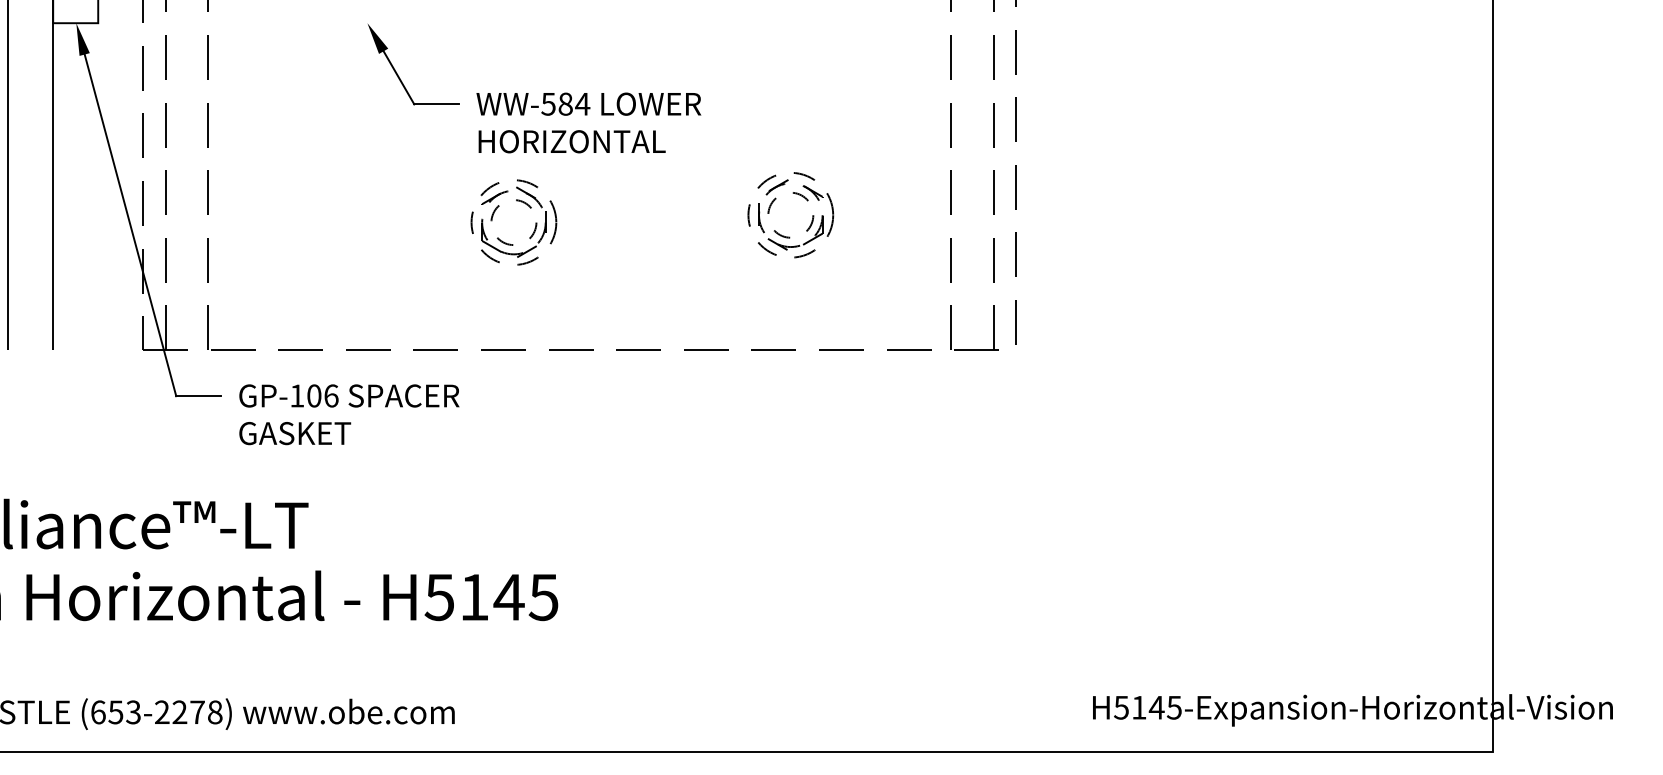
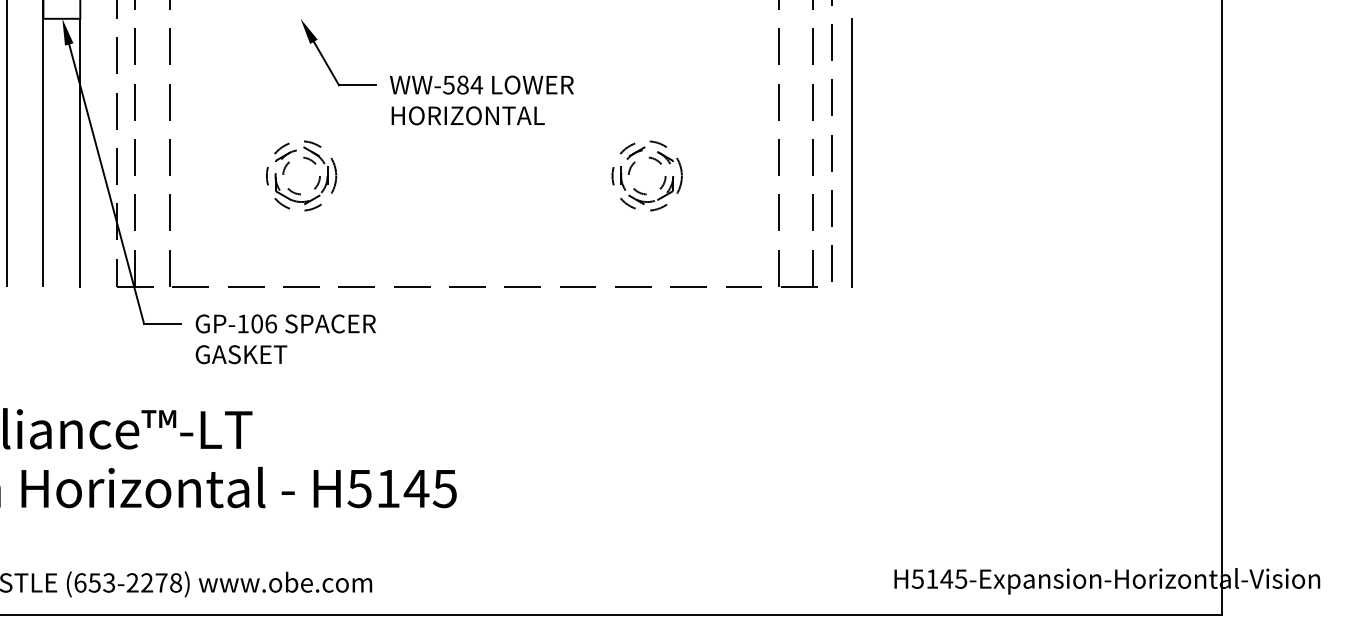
line: (98, 186) -> (80, 152), added
line: (1041, 186) -> (852, 152), added
part: (519, 202) -> (306, 159), moved

